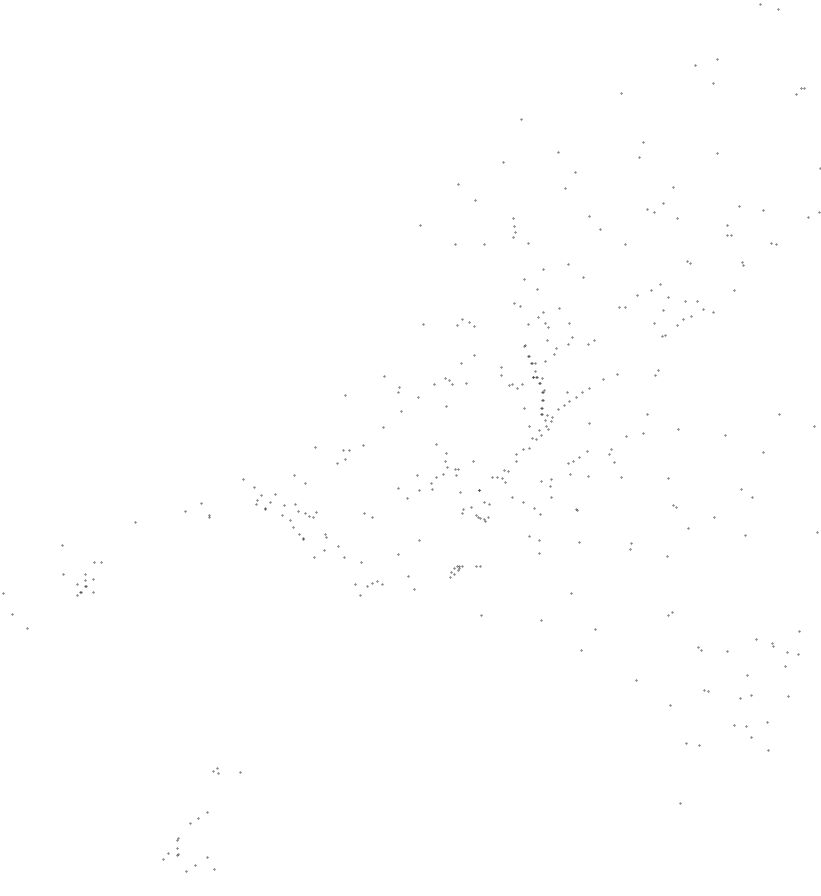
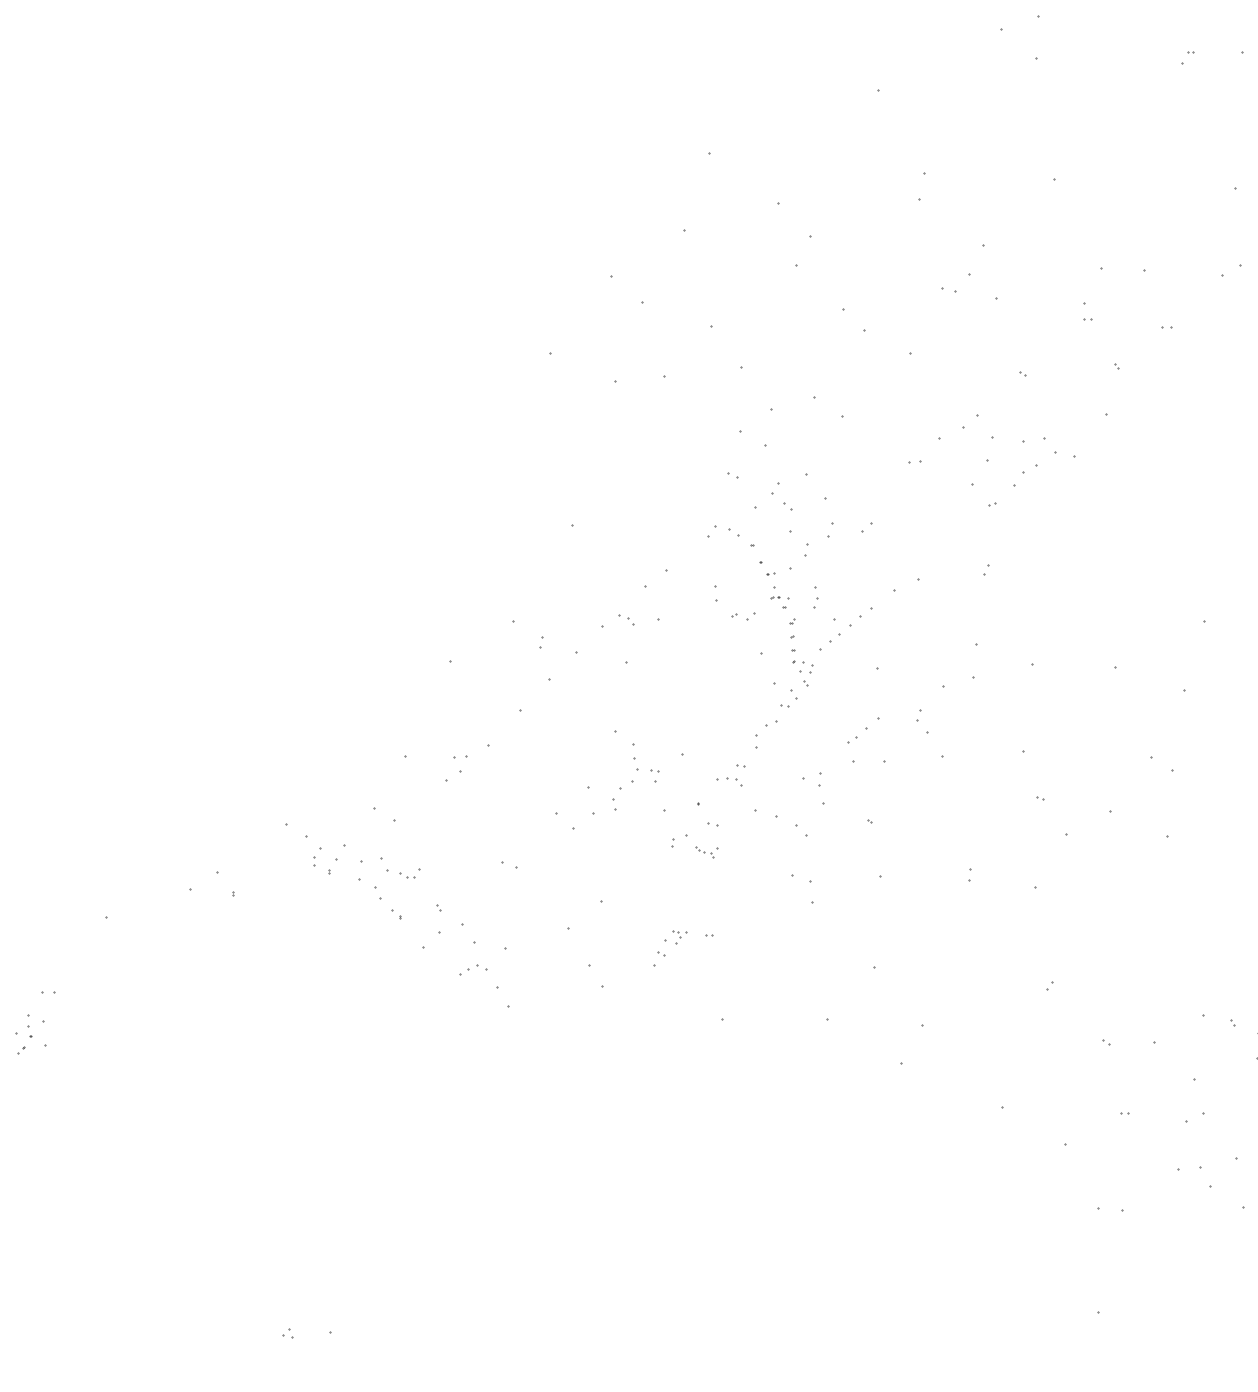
part: (514, 231) -> (816, 596), moved
part: (465, 322) -> (722, 530), moved
part: (455, 571) -> (670, 948), size x1.67
part: (374, 583) -> (472, 969), moved

